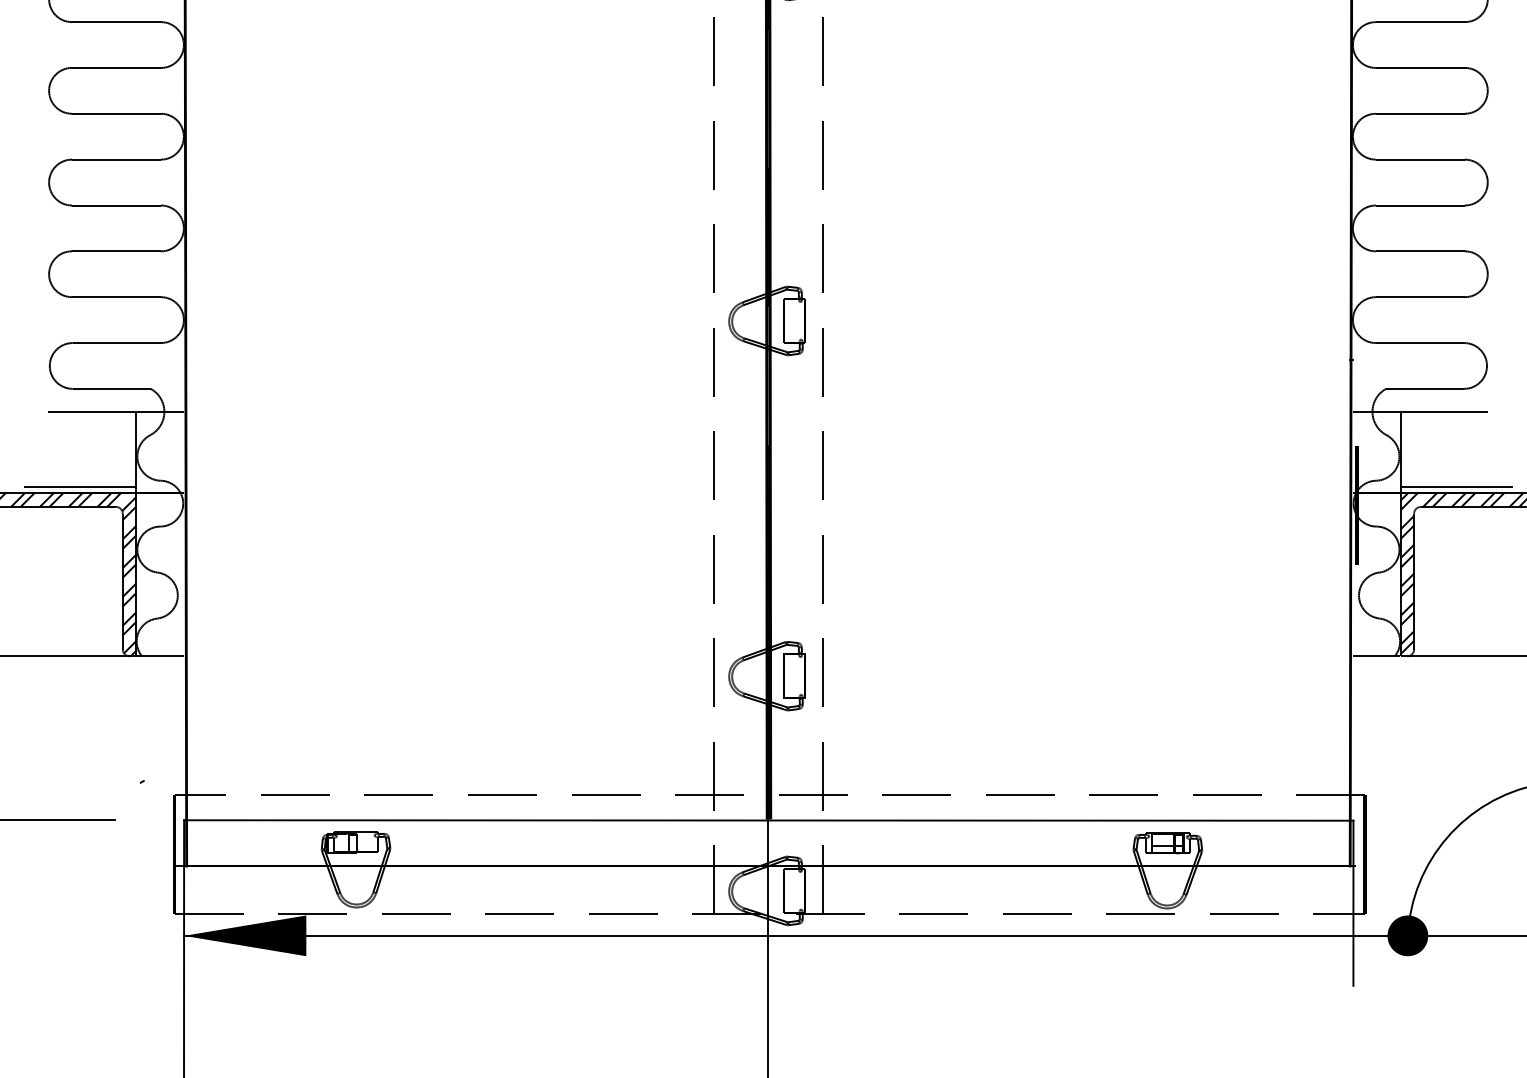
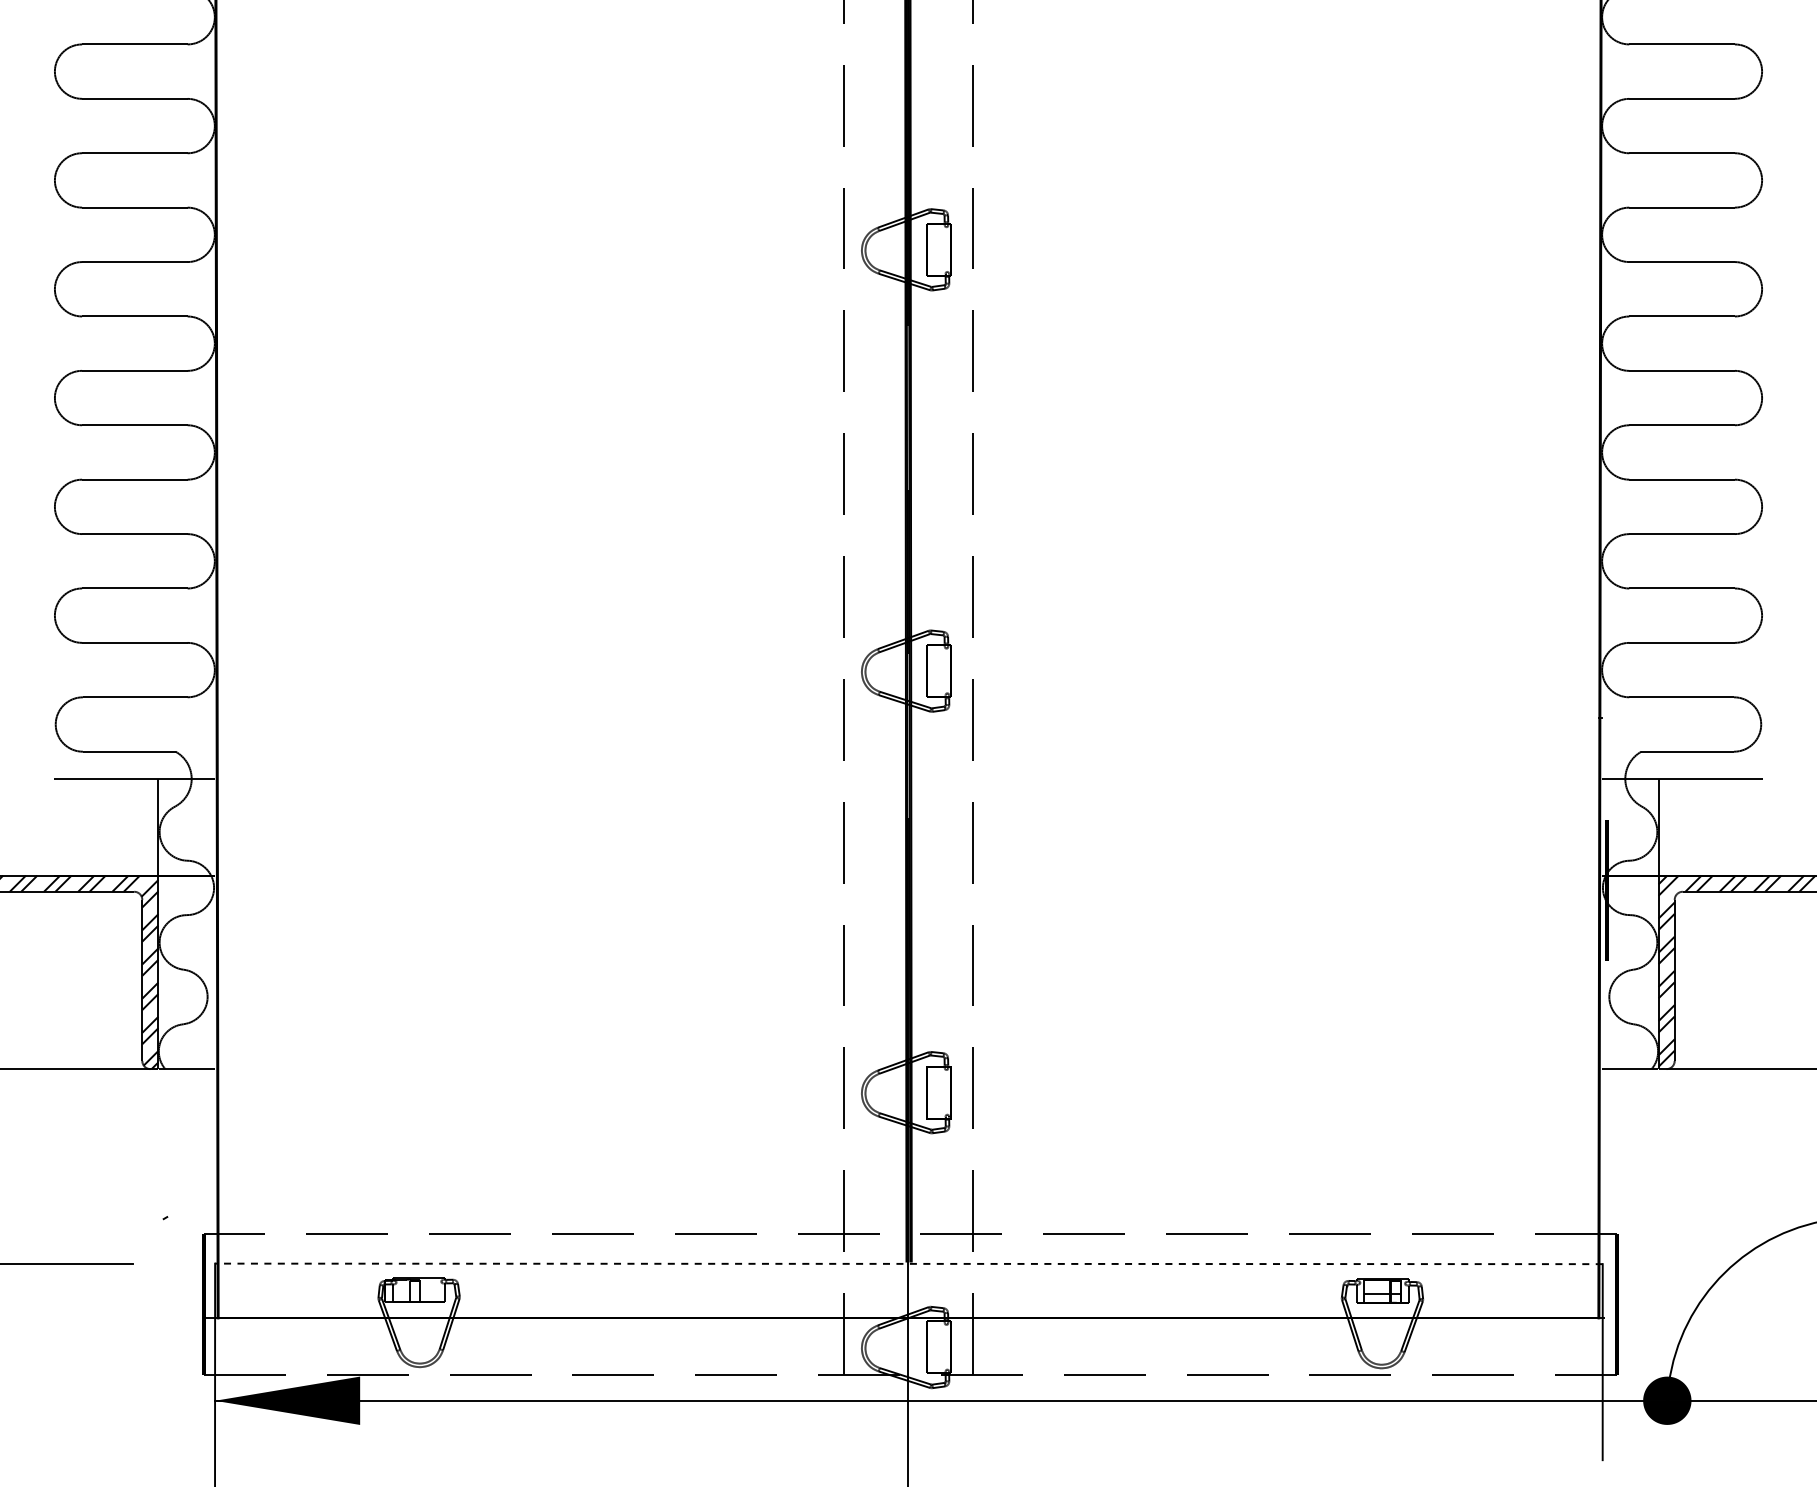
line: (79, 486) -> (91, 867), removed
line: (1456, 486) -> (1724, 867), removed
line: (768, 820) -> (908, 1263), solid -> dashed

